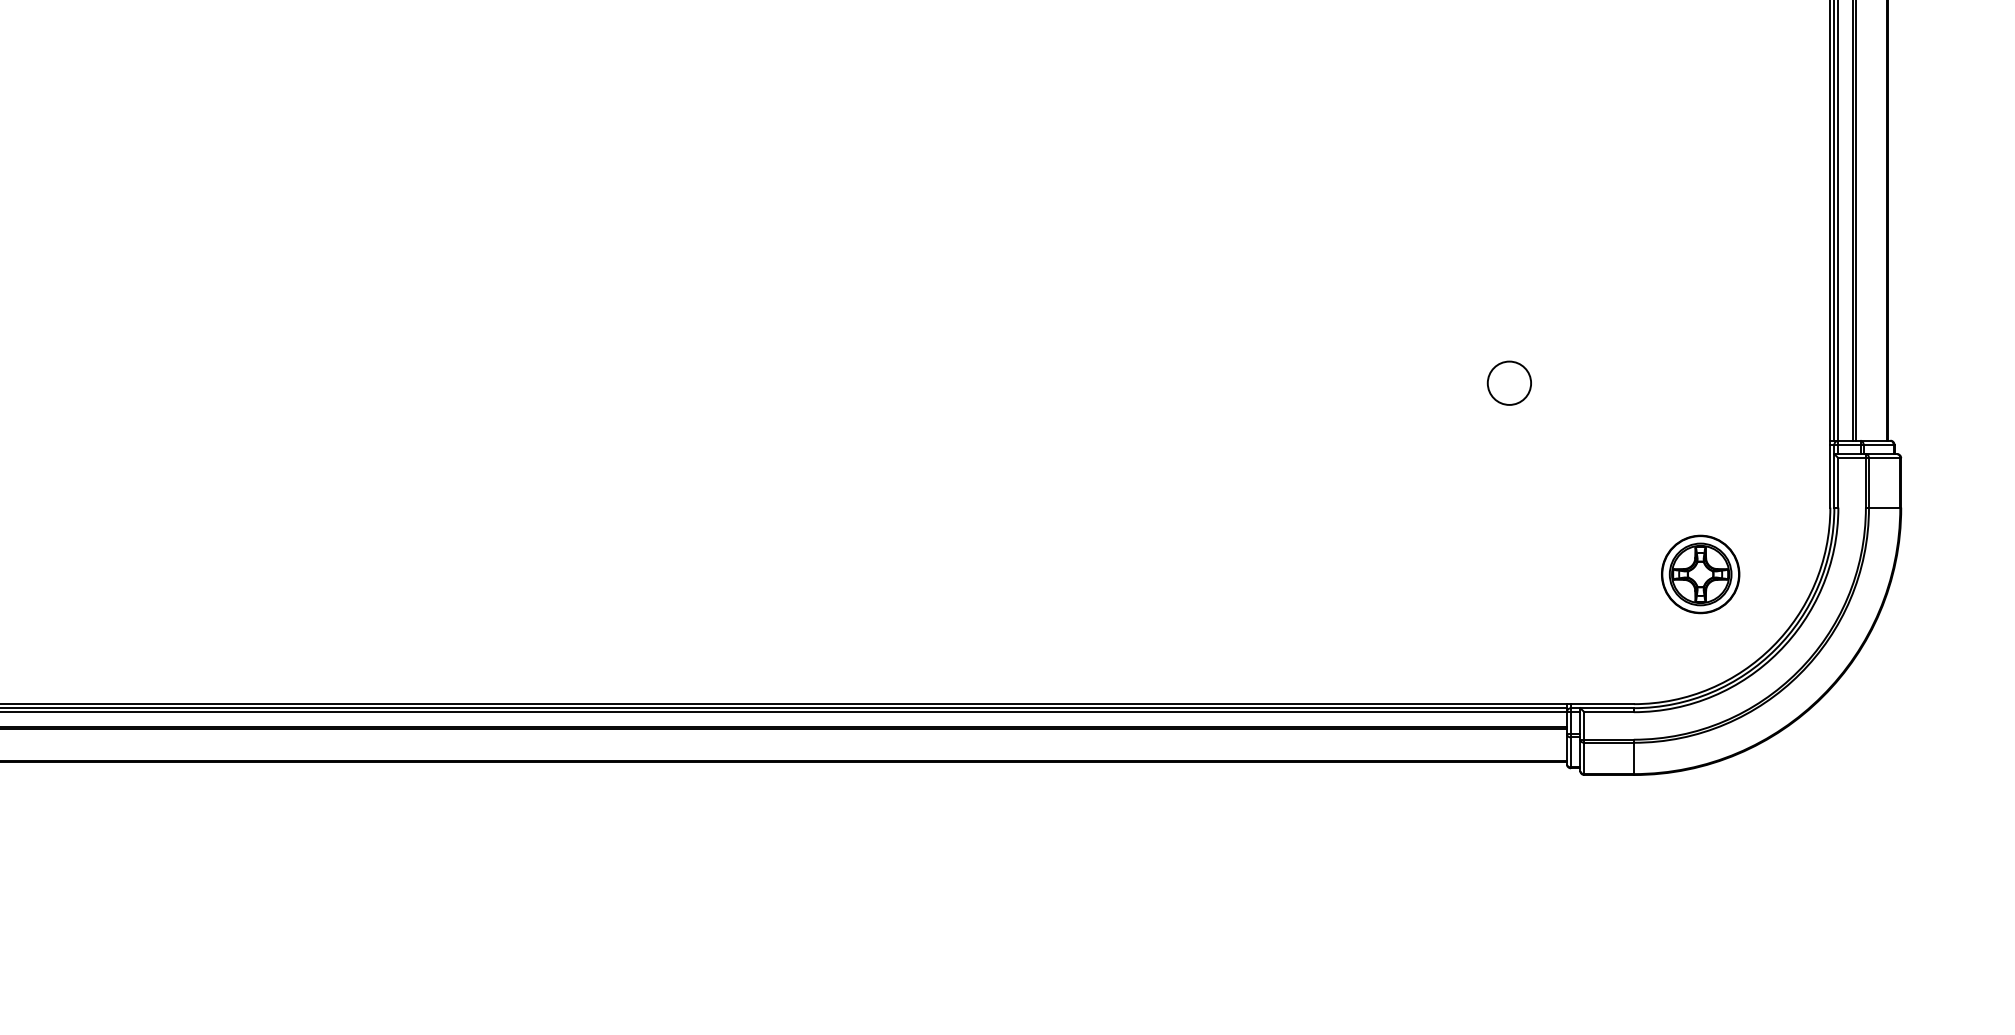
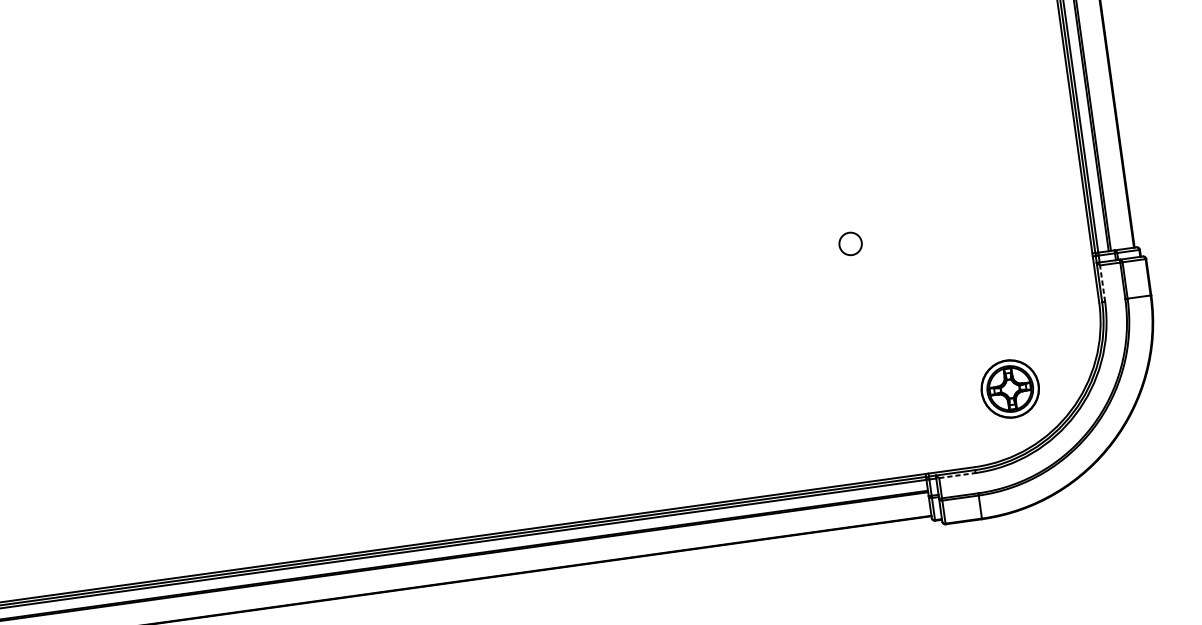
circle: (1509, 382) -> (850, 243), size x0.7
line: (1838, 482) -> (1102, 283), solid -> dashed
part: (1700, 574) -> (1010, 389), moved
line: (1609, 712) -> (957, 475), solid -> dashed

